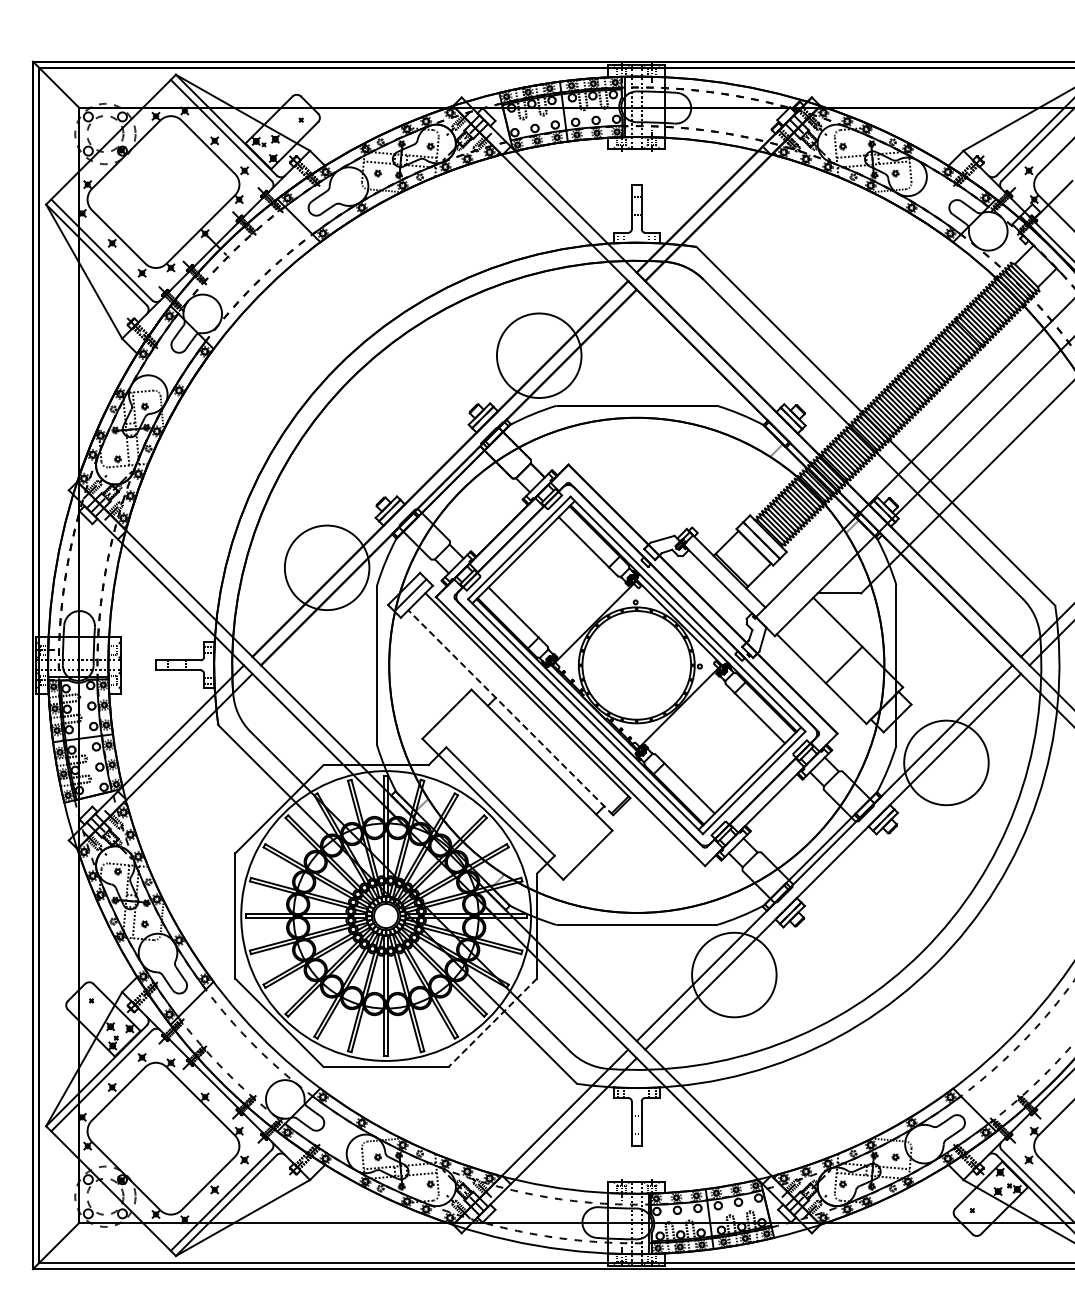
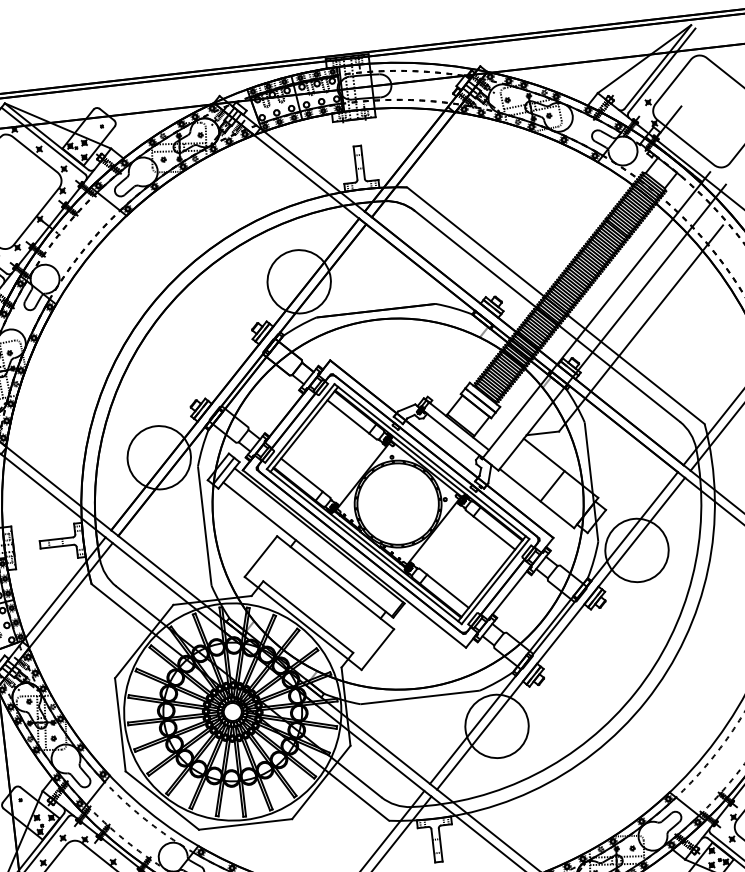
line: (510, 712) -> (308, 549), dashed -> solid
line: (492, 1022) -> (320, 782), dashed -> solid

